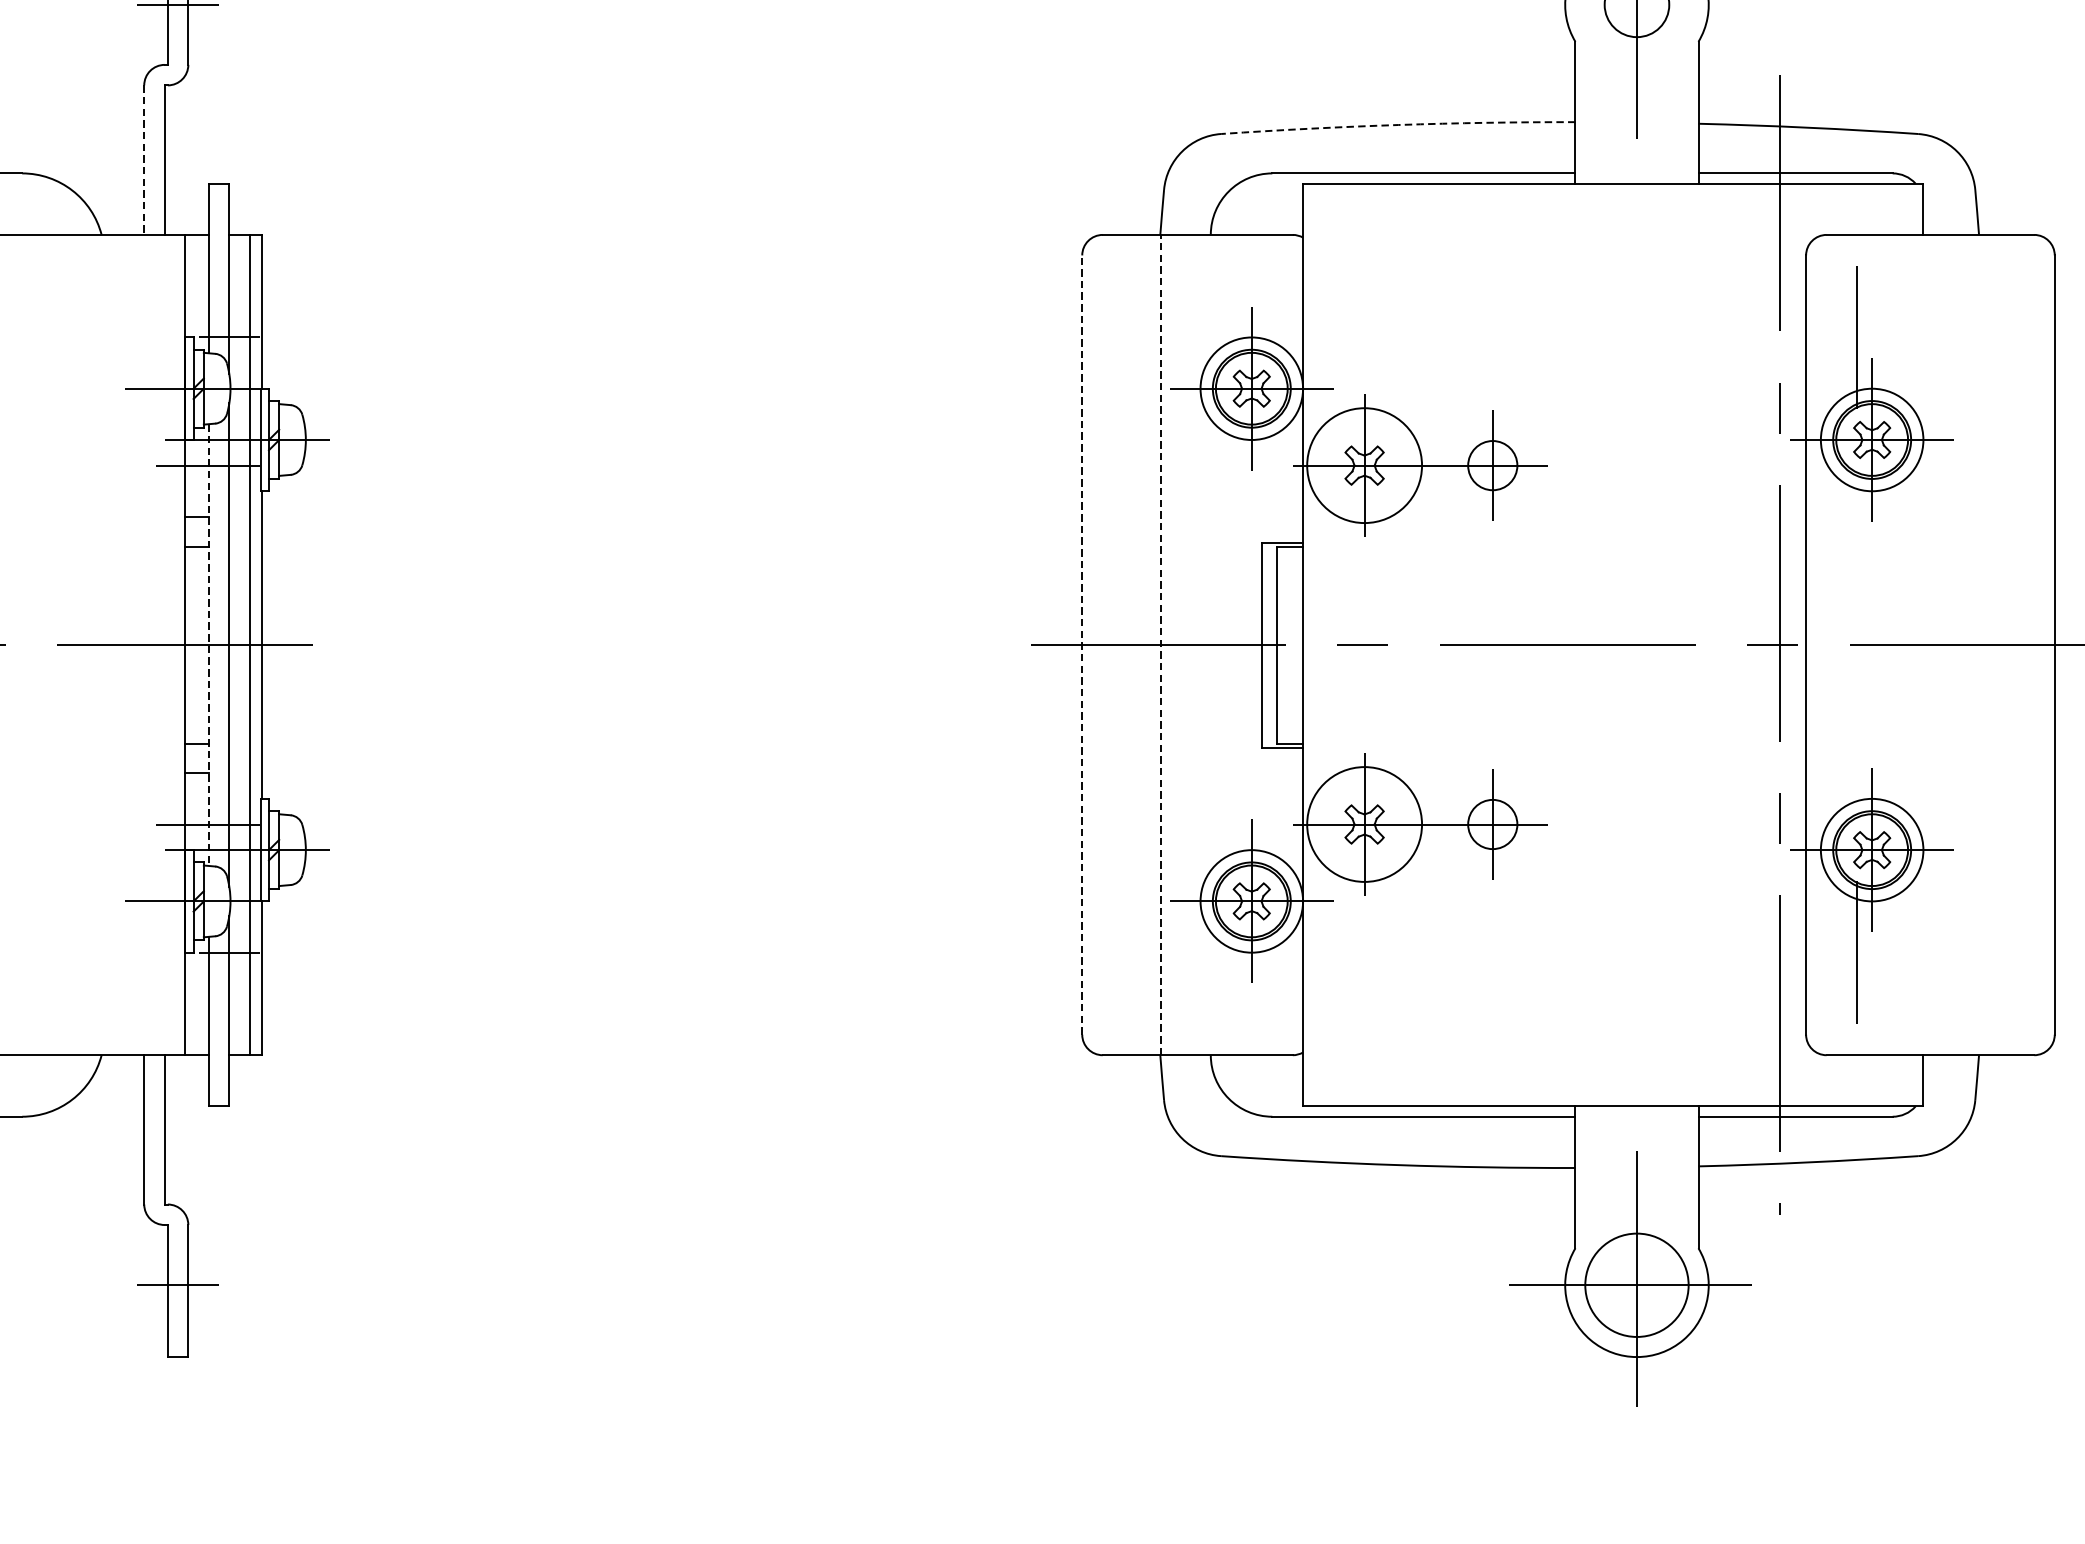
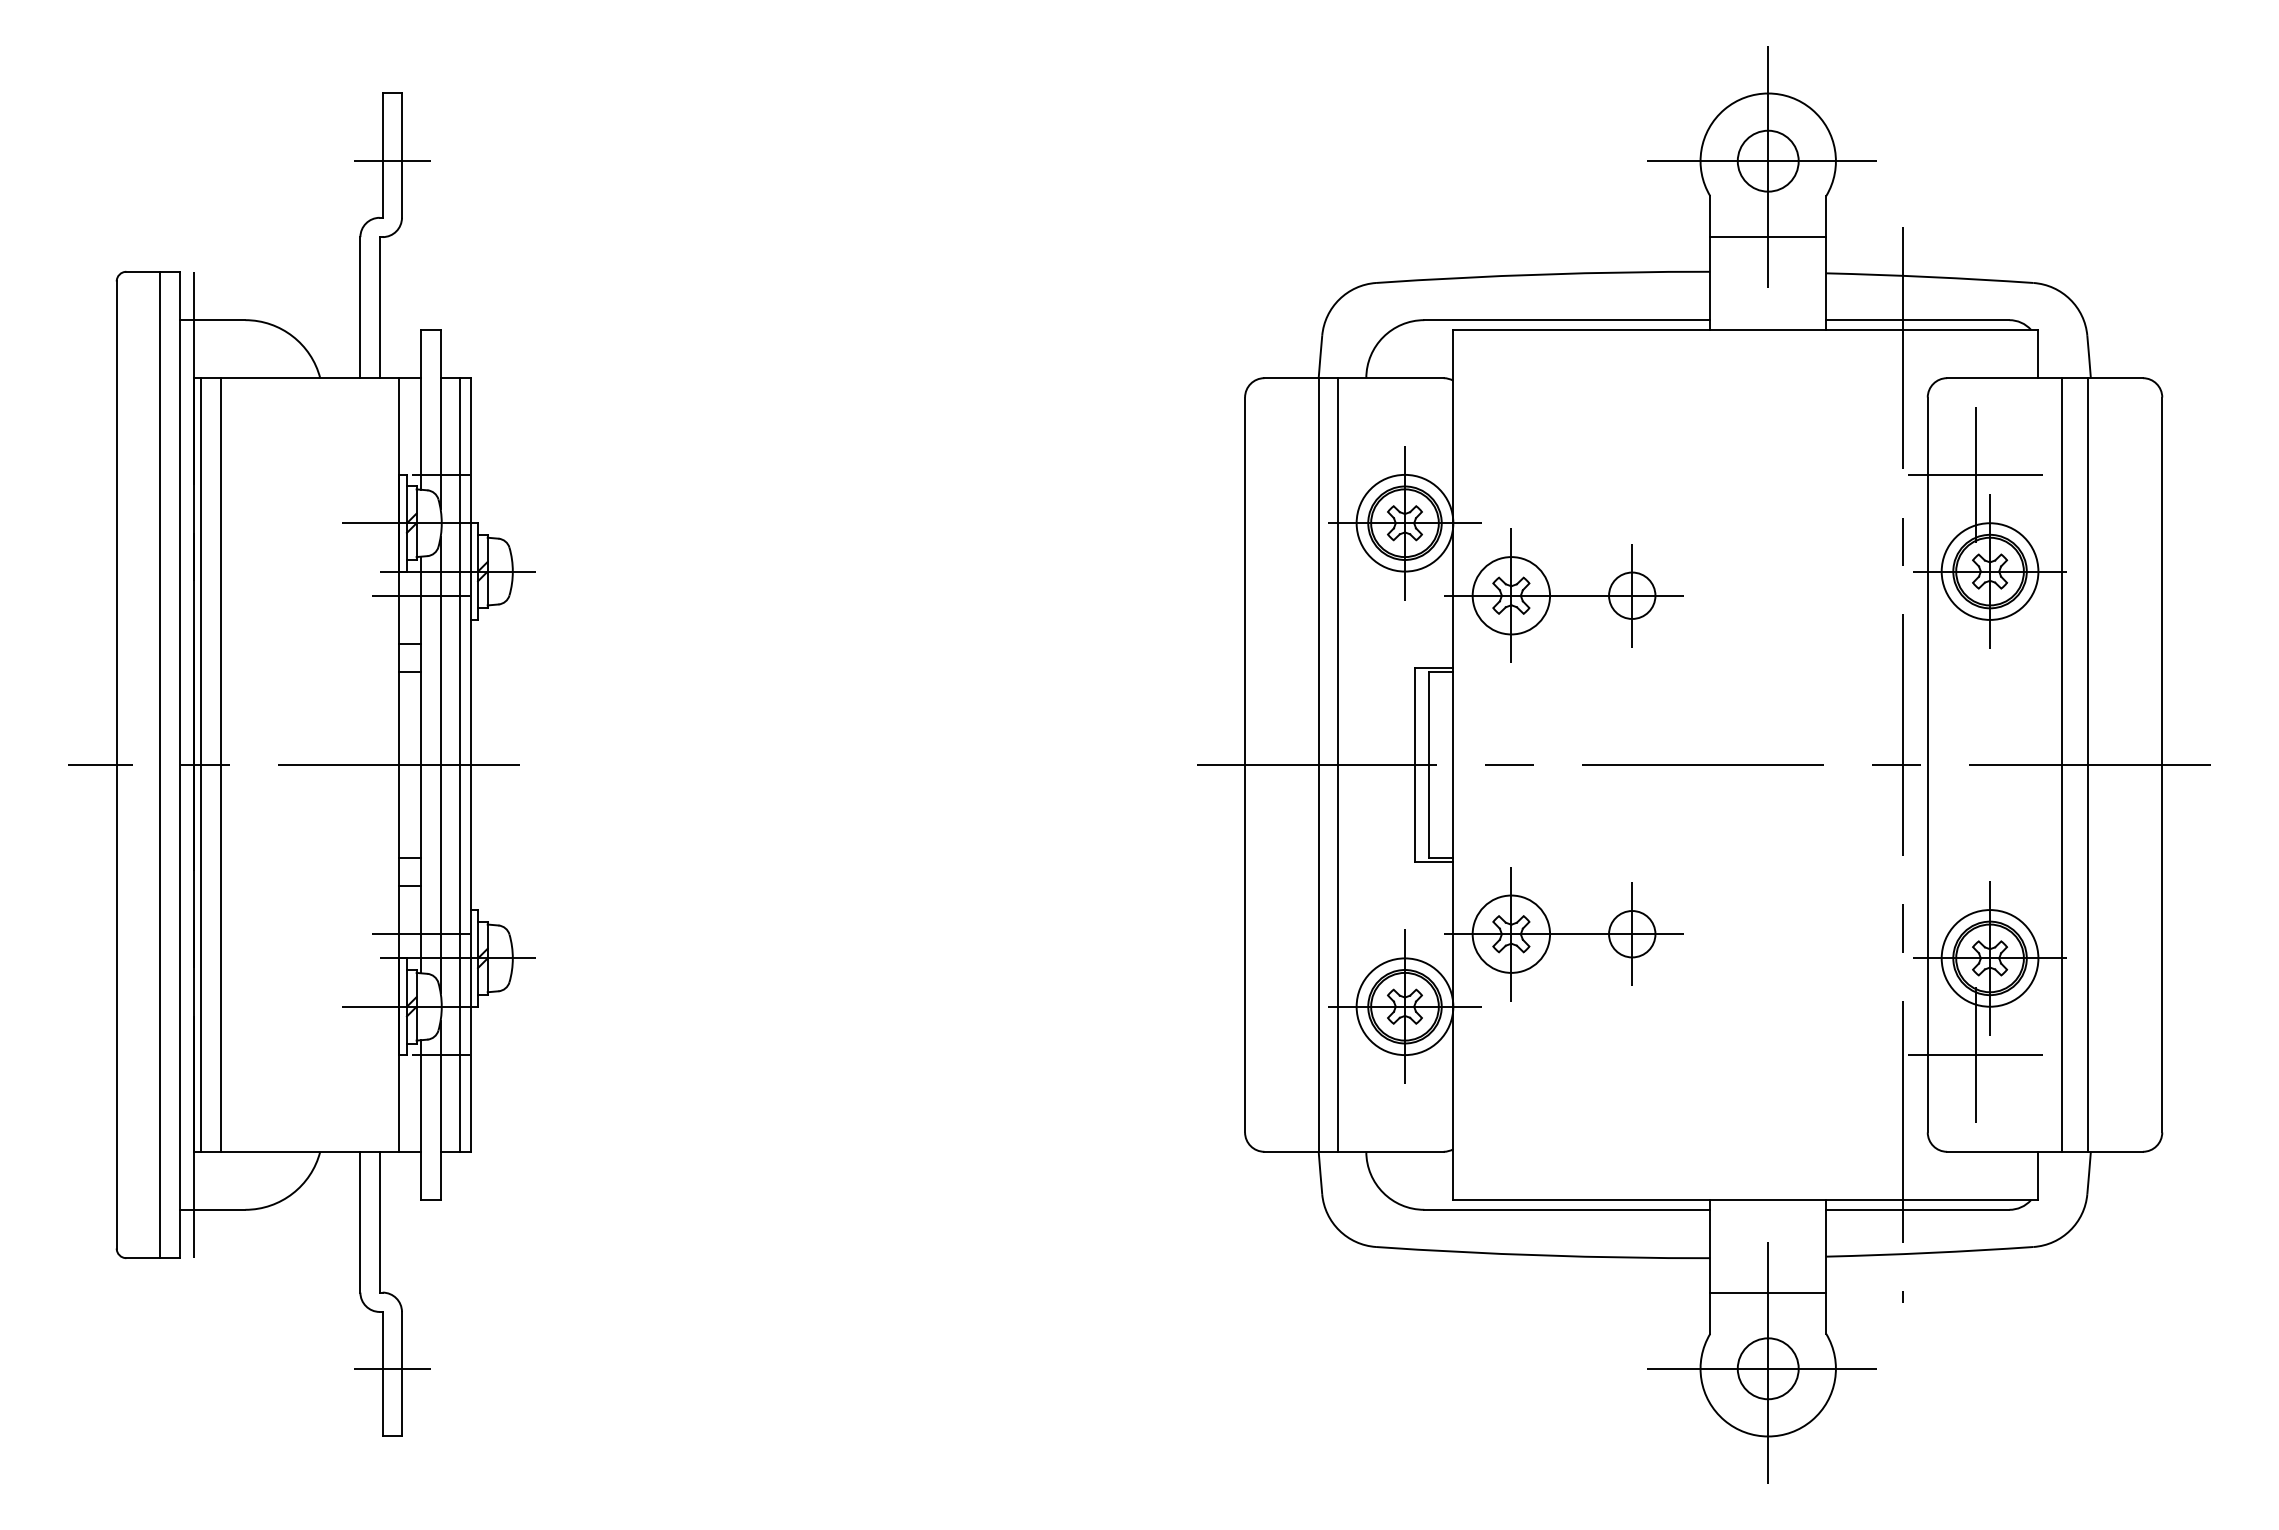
line: (1629, 5) -> (1761, 161), added
line: (1637, 85) -> (1768, 237), added
arc: (1398, 125) -> (1543, 274), dashed -> solid
line: (144, 159) -> (360, 307), dashed -> solid
line: (1856, 337) -> (1975, 474), added
circle: (1364, 465) -> (1511, 595), size x0.71
line: (1082, 644) -> (1245, 764), dashed -> solid
line: (1161, 644) -> (1319, 764), dashed -> solid
line: (1180, 644) -> (1337, 764), added
line: (1948, 644) -> (2062, 764), added
line: (1976, 644) -> (2088, 764), added
line: (209, 645) -> (421, 765), dashed -> solid
circle: (1364, 823) -> (1511, 933), size x0.71
line: (1856, 953) -> (1975, 1055), added
line: (1637, 1204) -> (1768, 1292), added
circle: (1636, 1284) -> (1767, 1368), size x0.62

